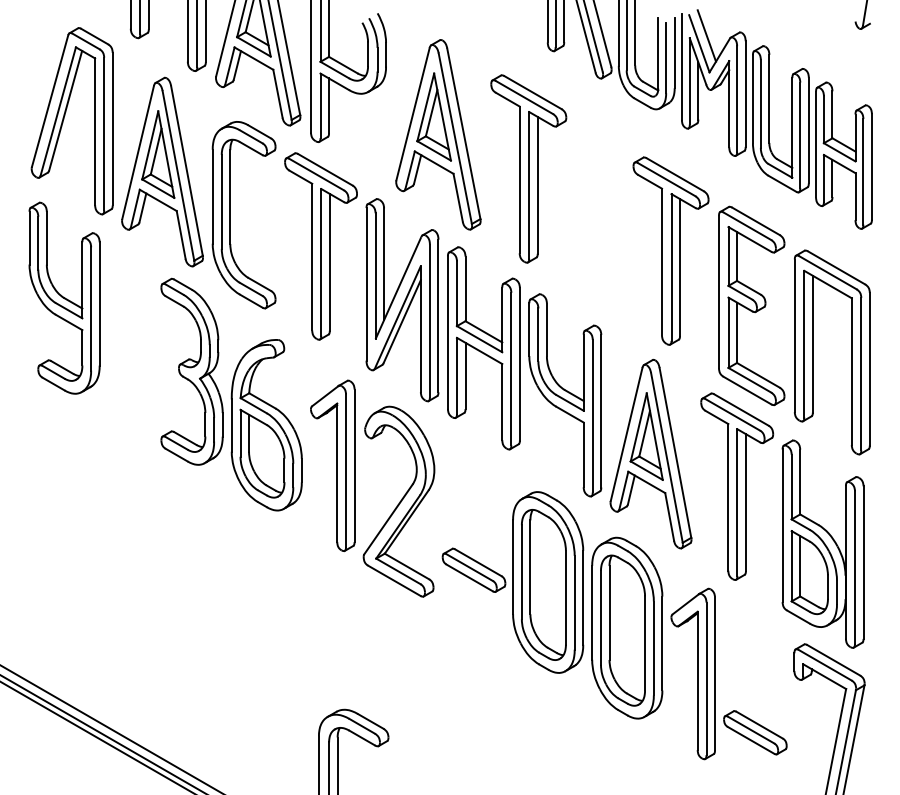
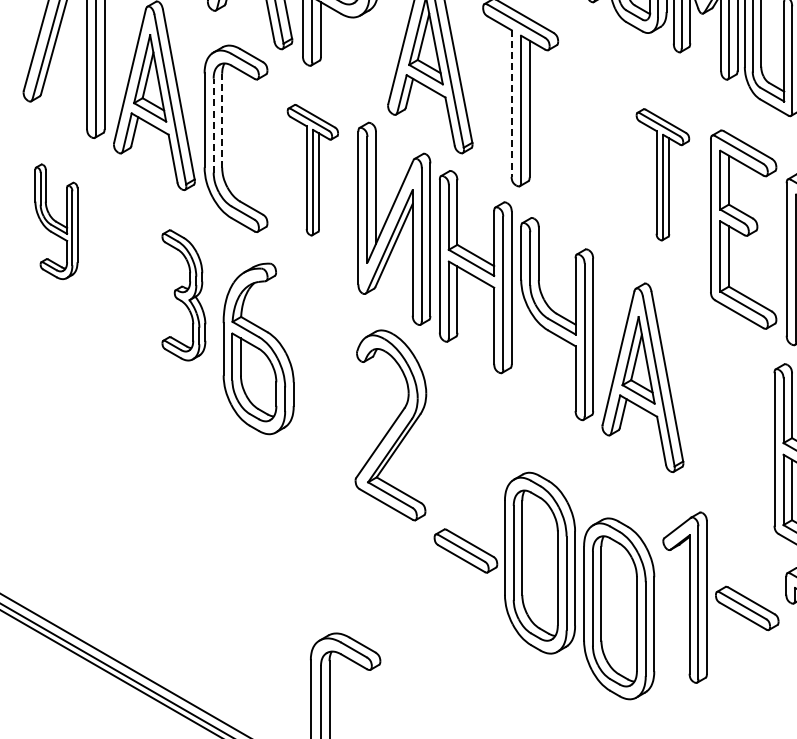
line: (519, 180) -> (511, 104), solid -> dashed
line: (230, 197) -> (222, 121), solid -> dashed
line: (221, 201) -> (213, 125), solid -> dashed
part: (320, 246) -> (312, 170), size x0.7
part: (670, 250) -> (662, 174), size x0.7
part: (64, 297) -> (56, 221), size x0.6
part: (191, 371) -> (183, 295), size x0.7
part: (332, 465) -> (324, 389), removed
part: (737, 486) -> (729, 410), removed
part: (552, 605) -> (544, 586), moved
part: (755, 732) -> (747, 608), moved

